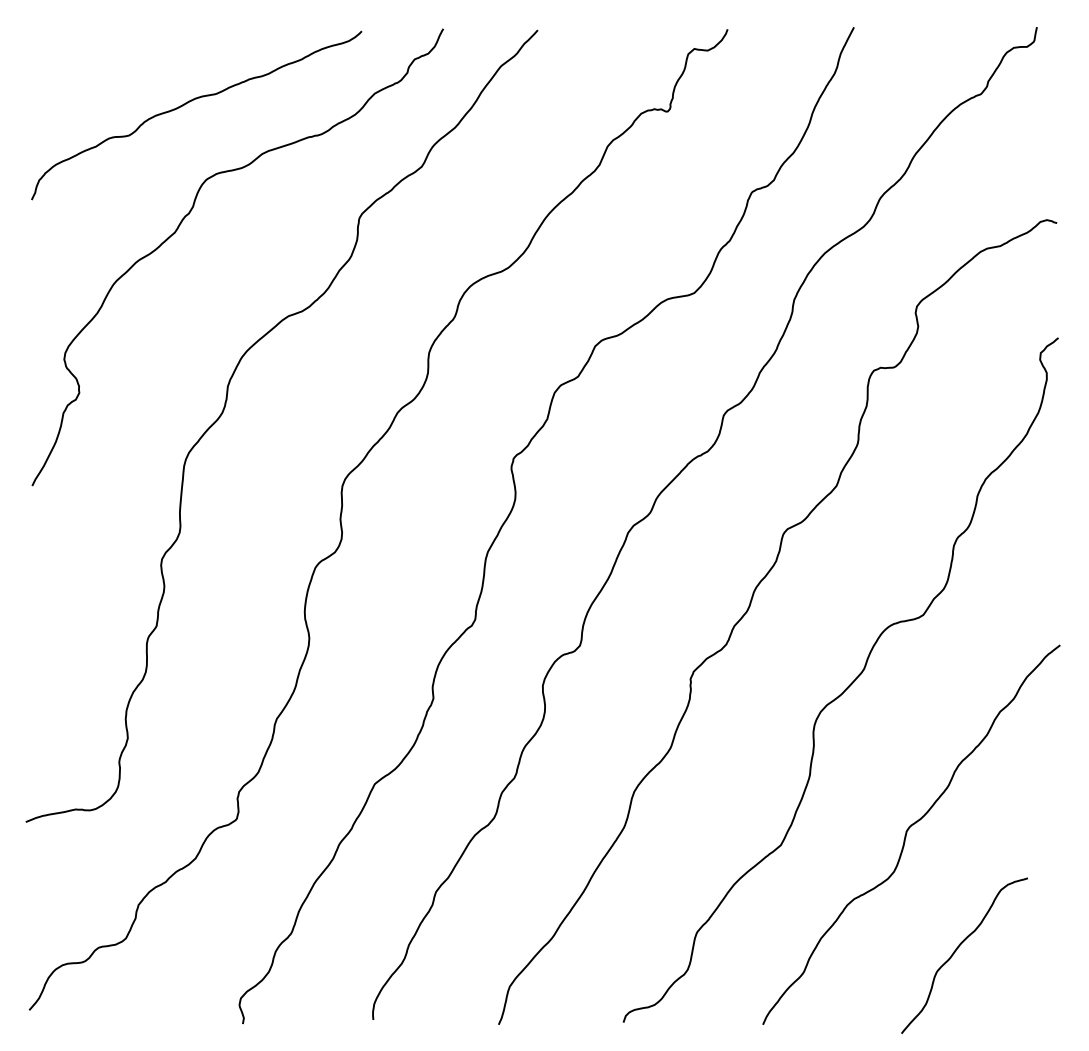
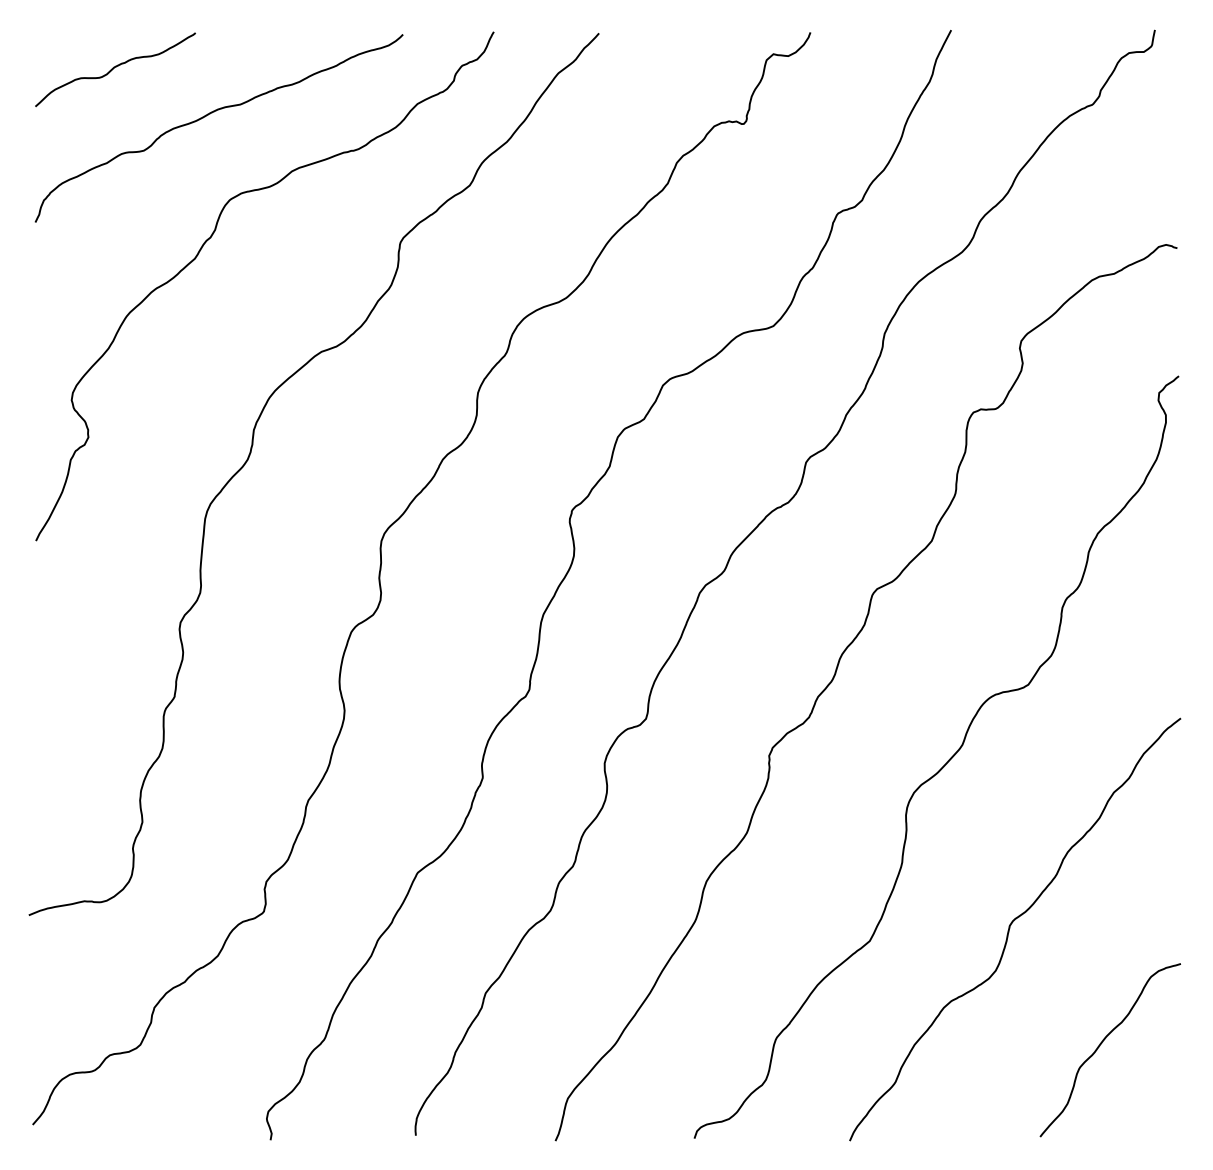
curve: (102, 61) -> (114, 68), added
curve: (957, 949) -> (1102, 1043), moved

